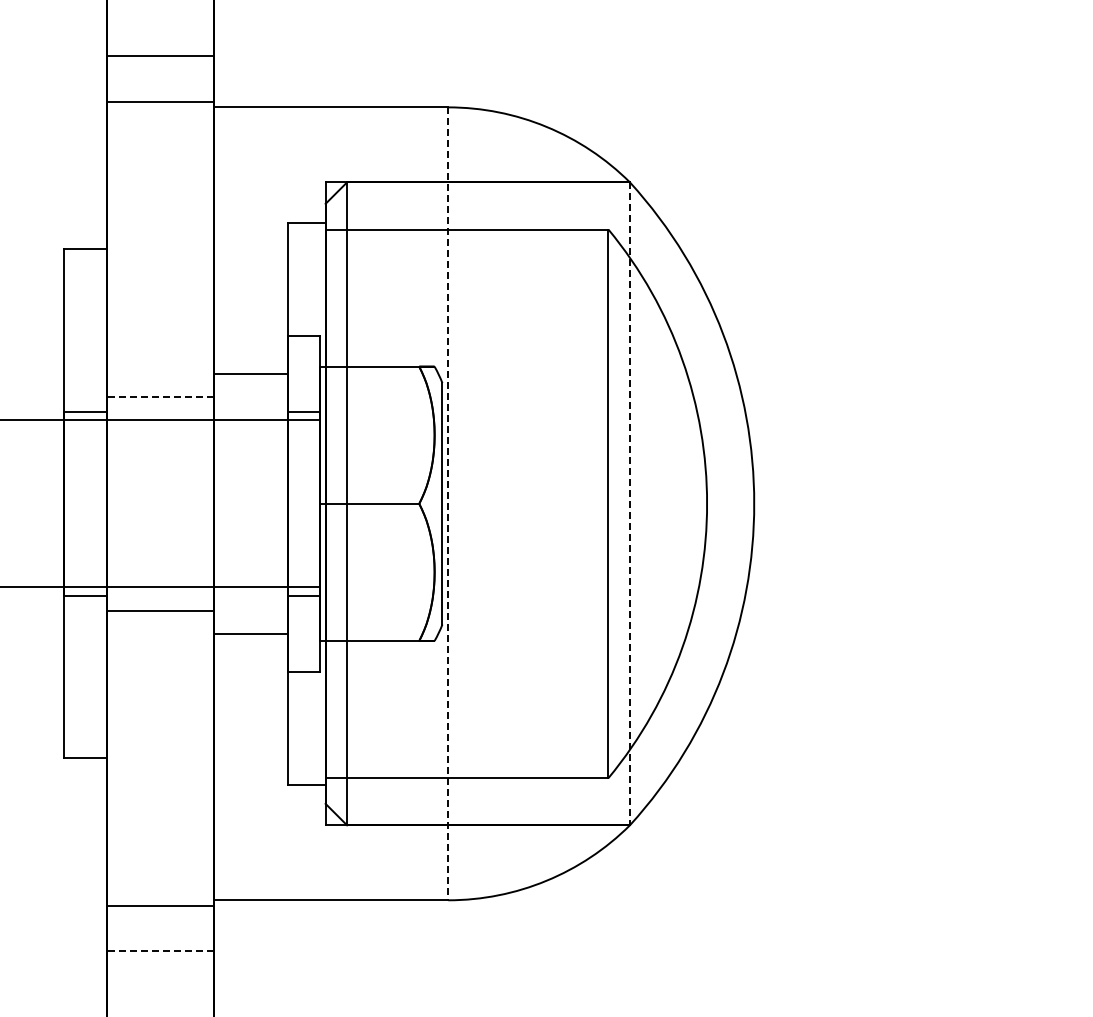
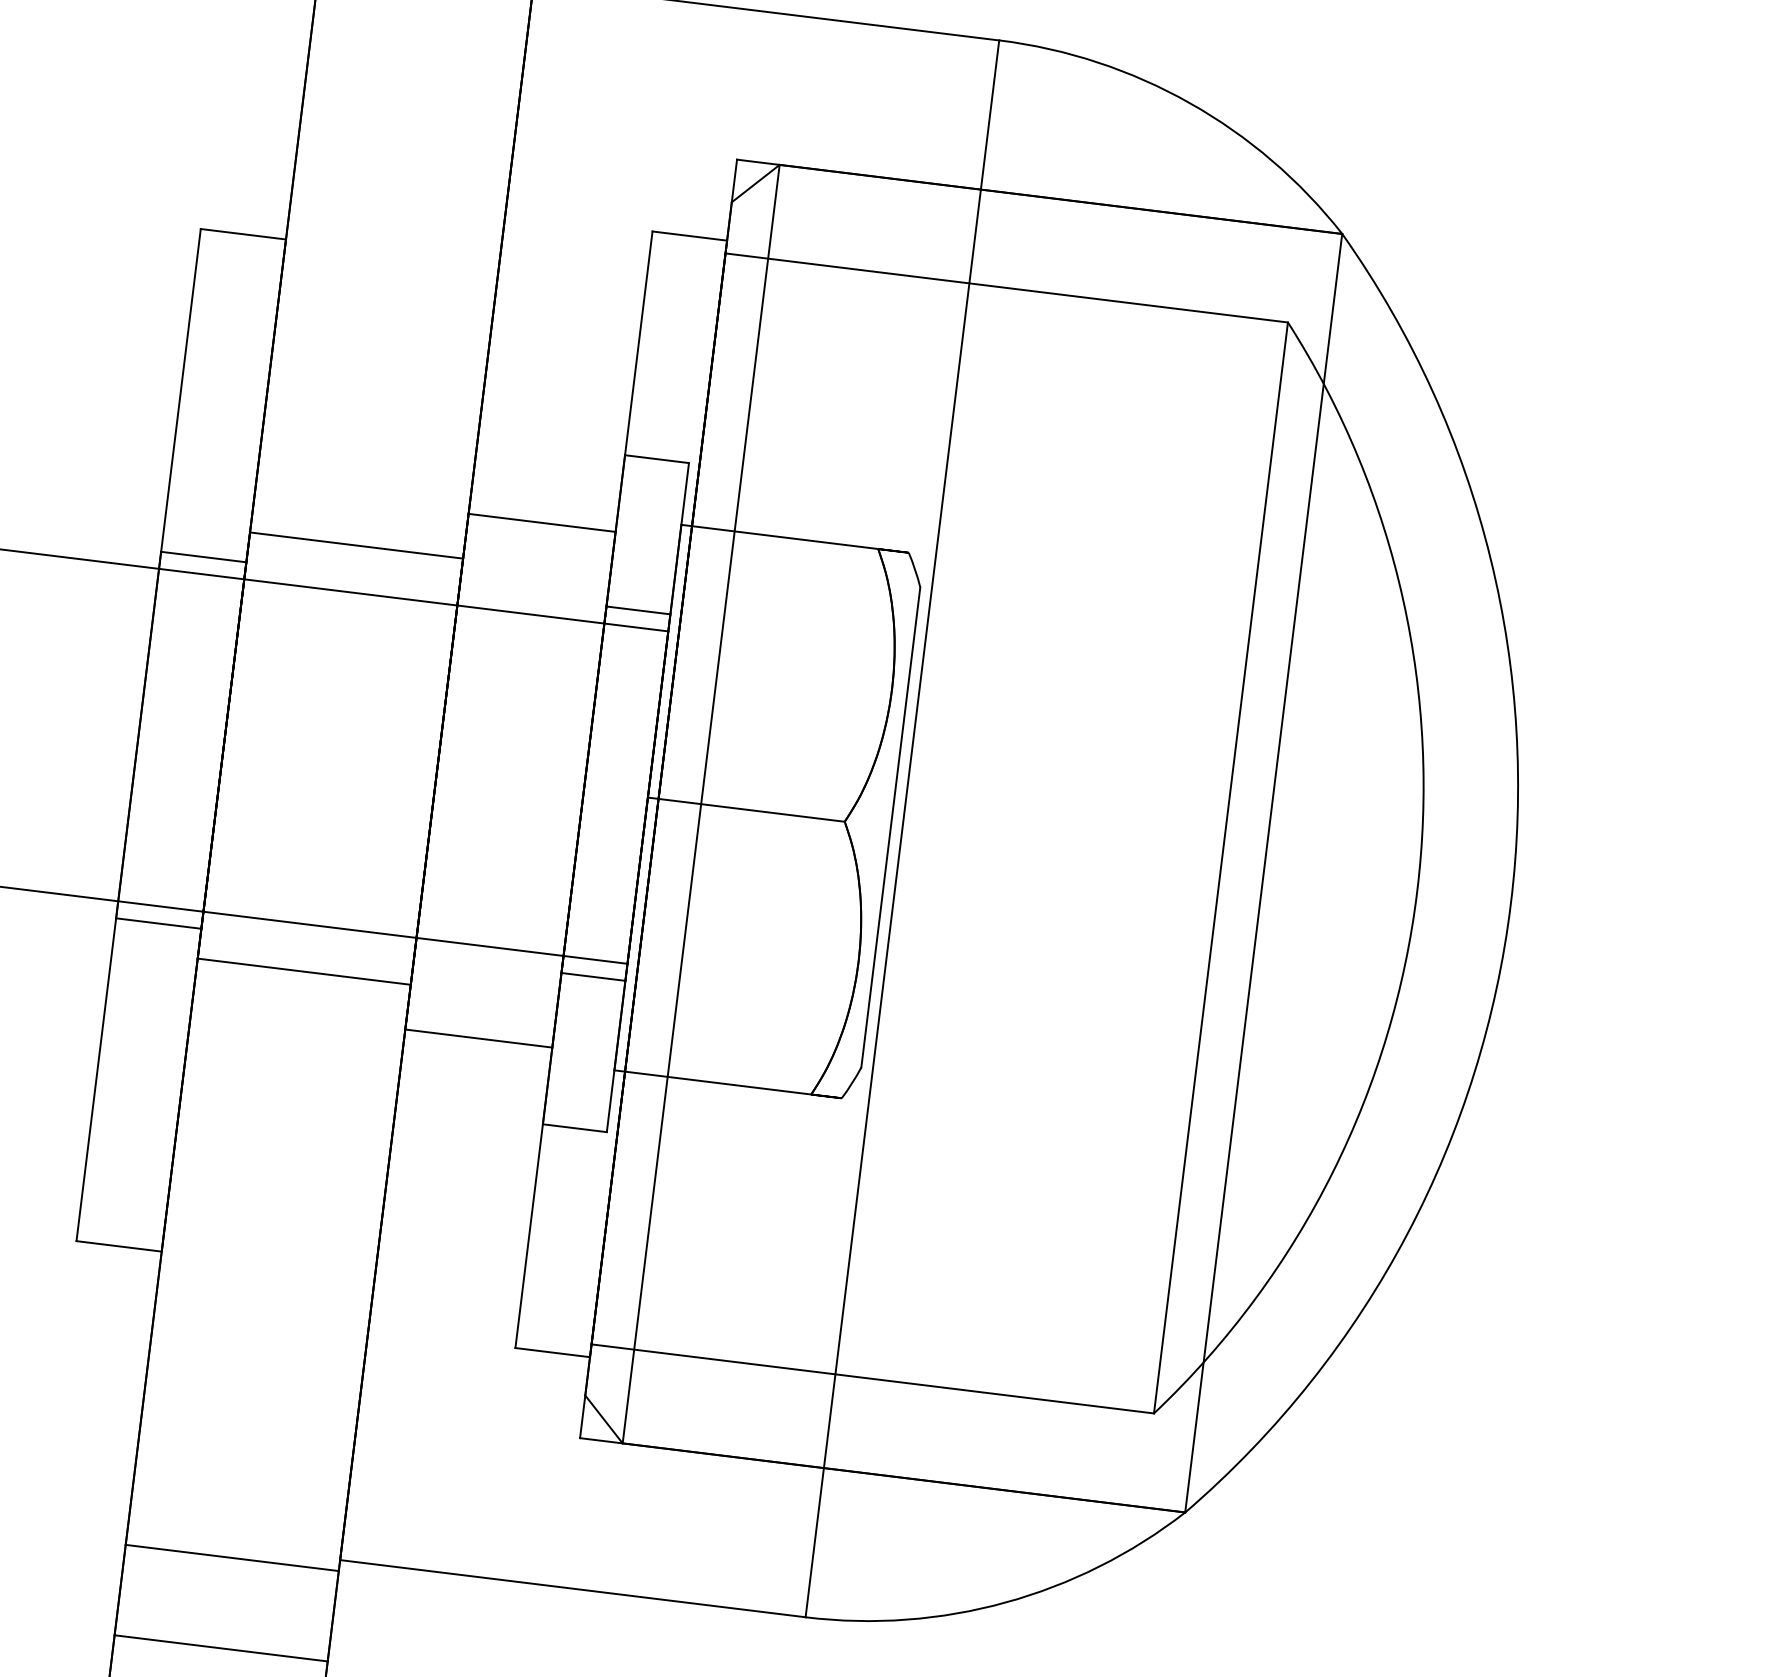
line: (160, 396) -> (356, 545), dashed -> solid
line: (448, 504) -> (902, 830), dashed -> solid
line: (629, 504) -> (1262, 874), dashed -> solid
line: (160, 951) -> (220, 1648), dashed -> solid

